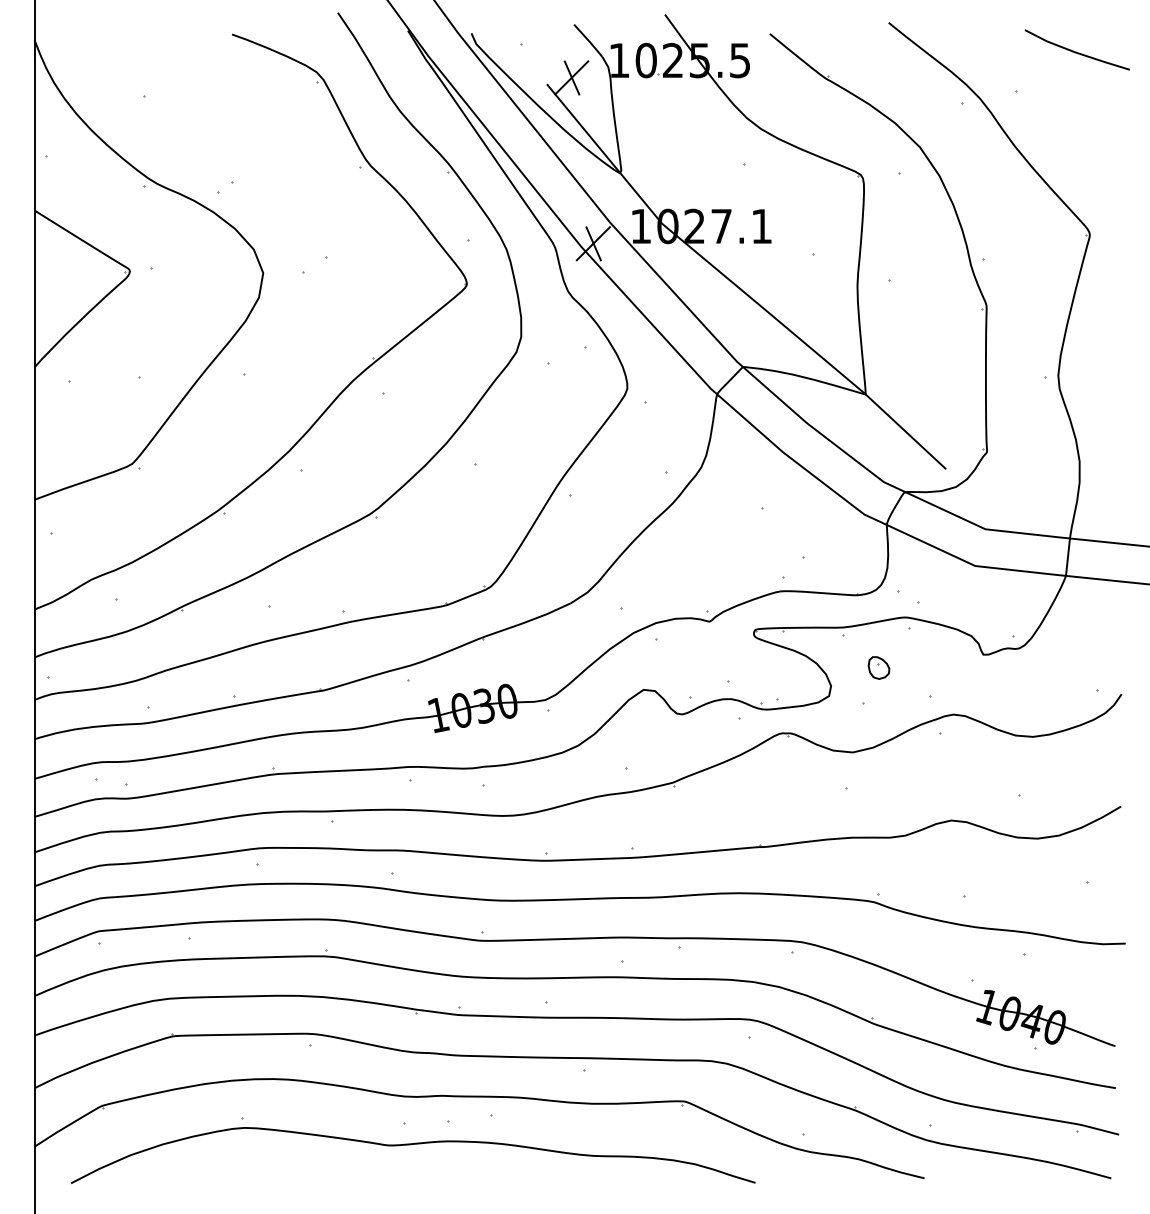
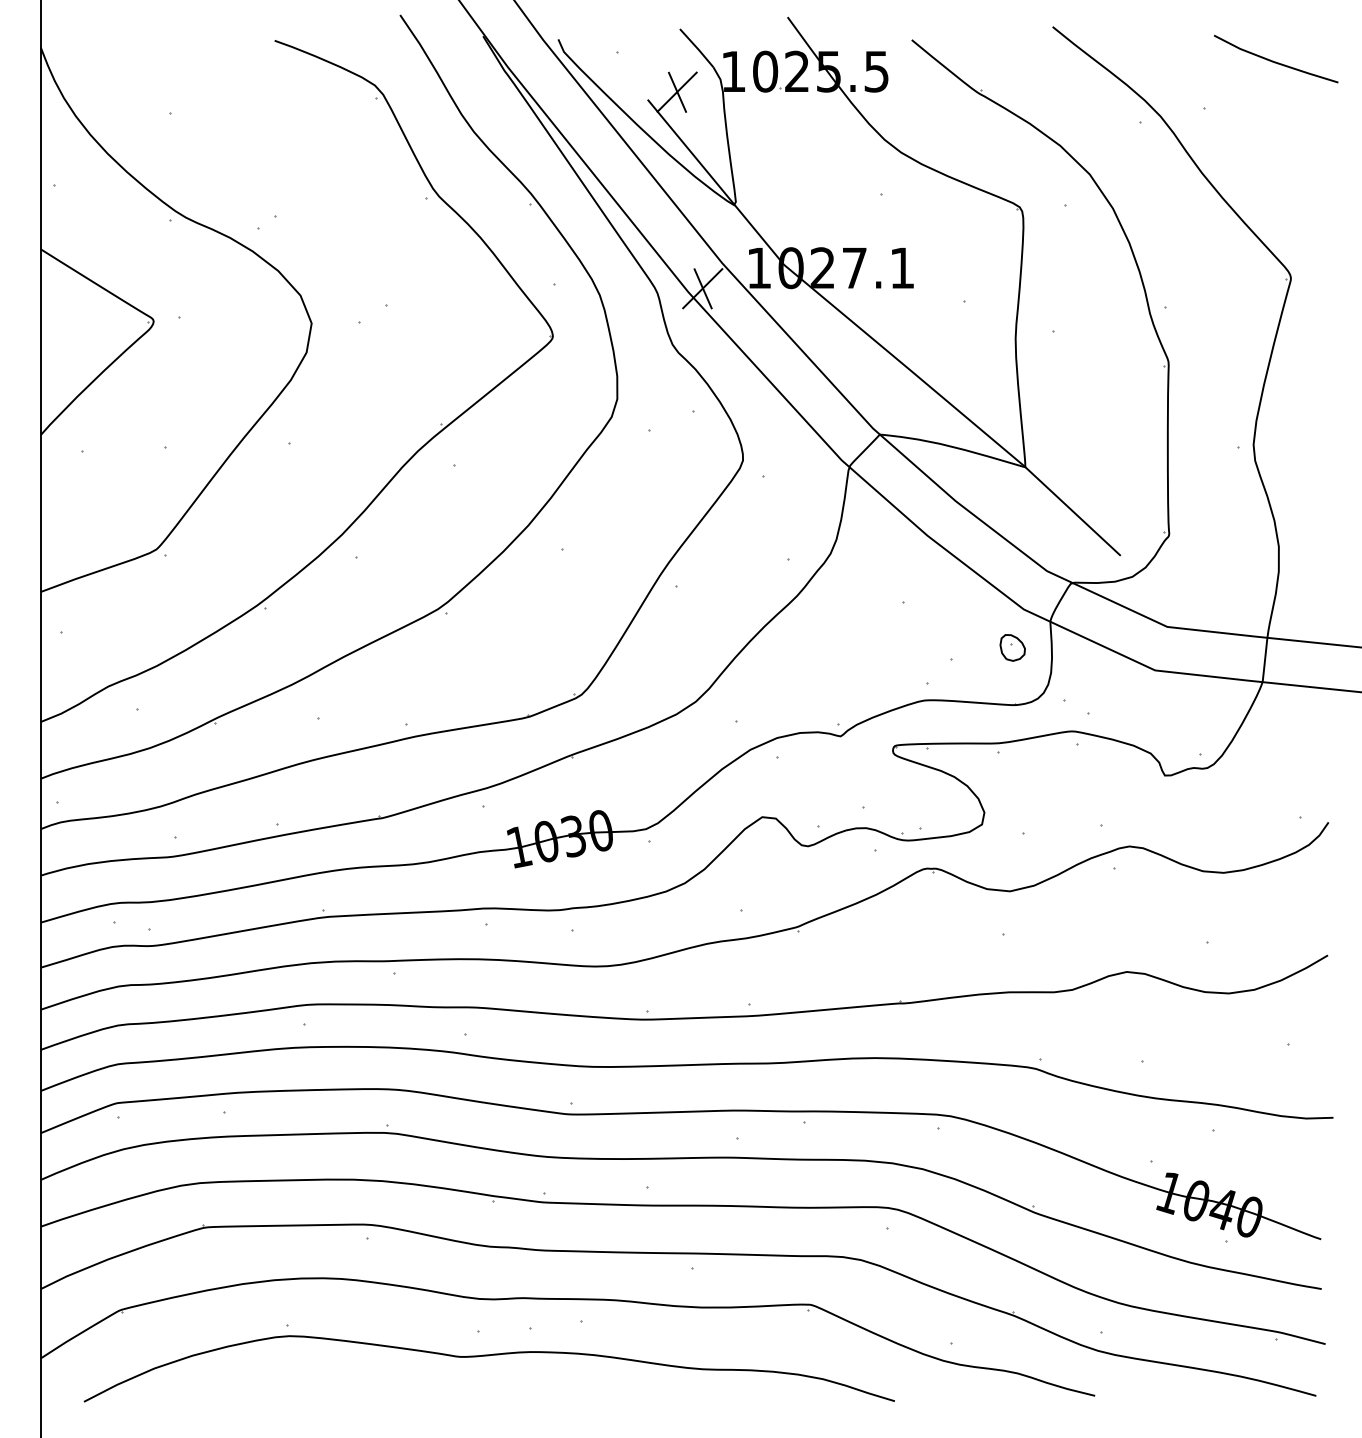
part: (878, 667) -> (1012, 647), moved

